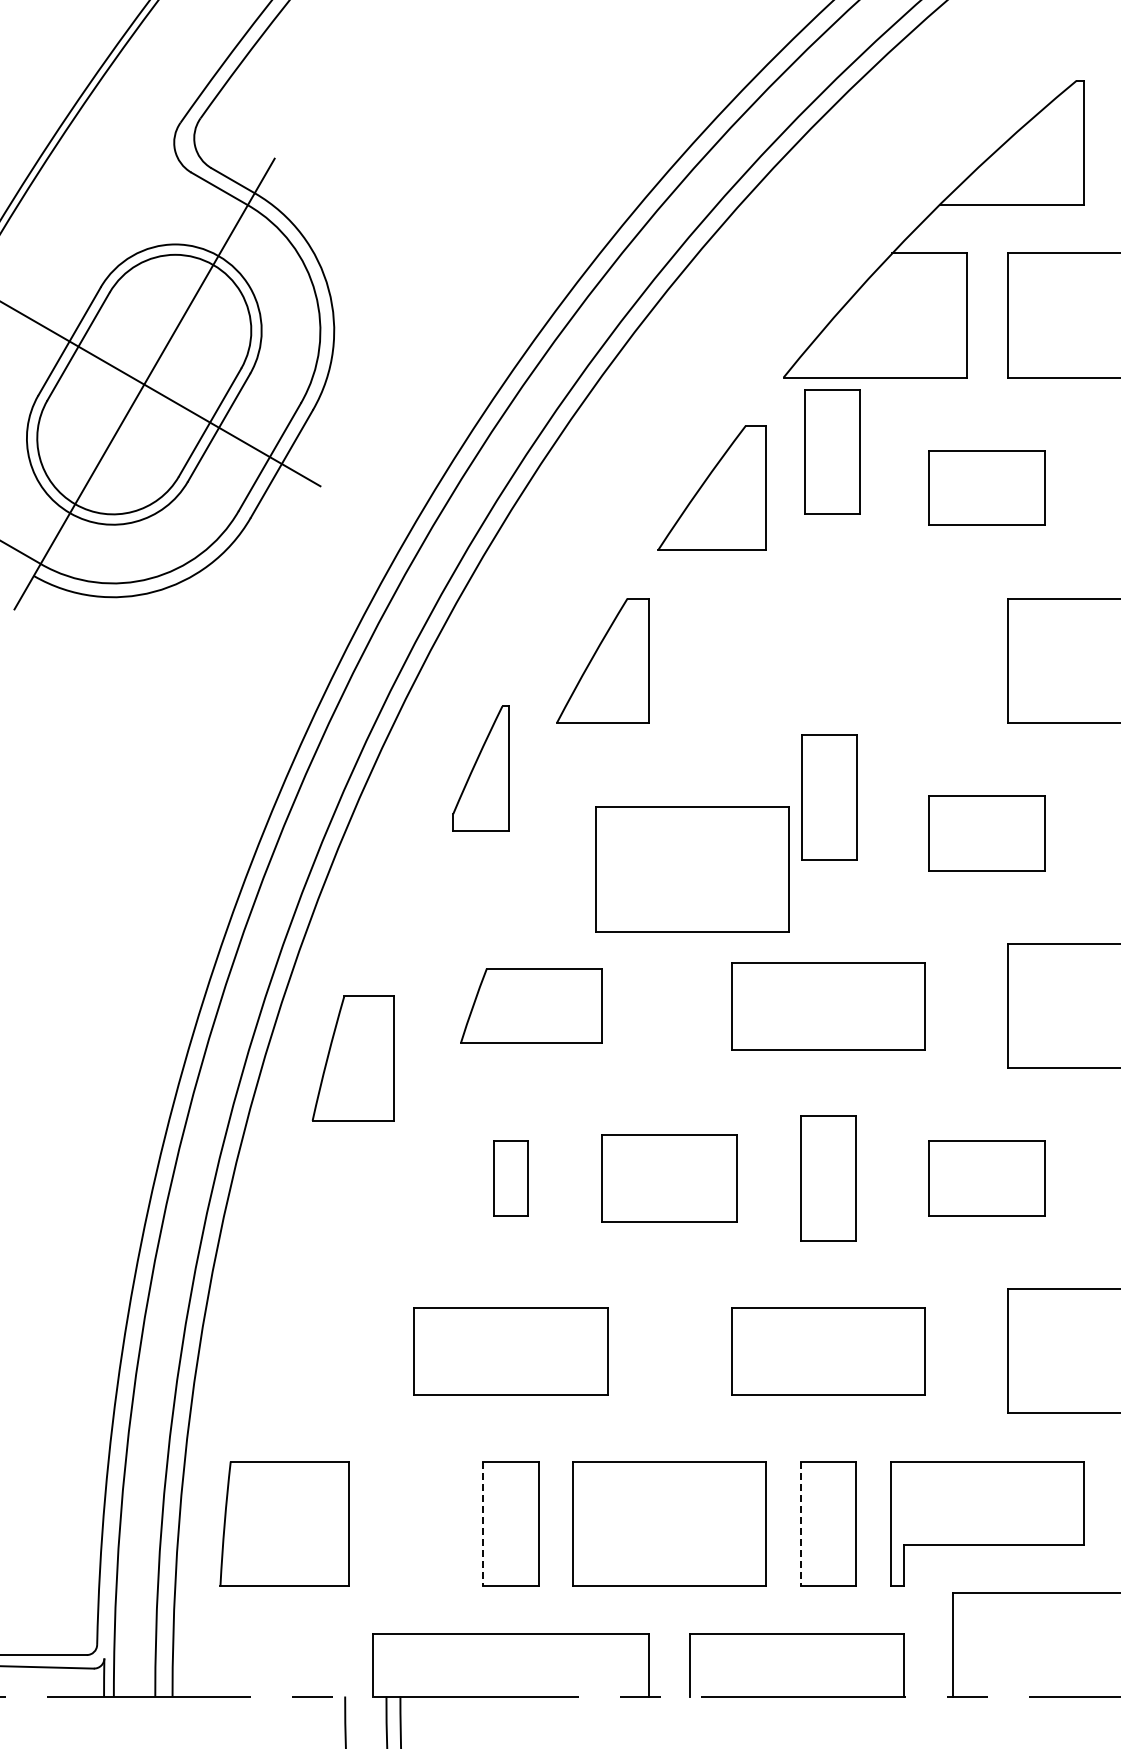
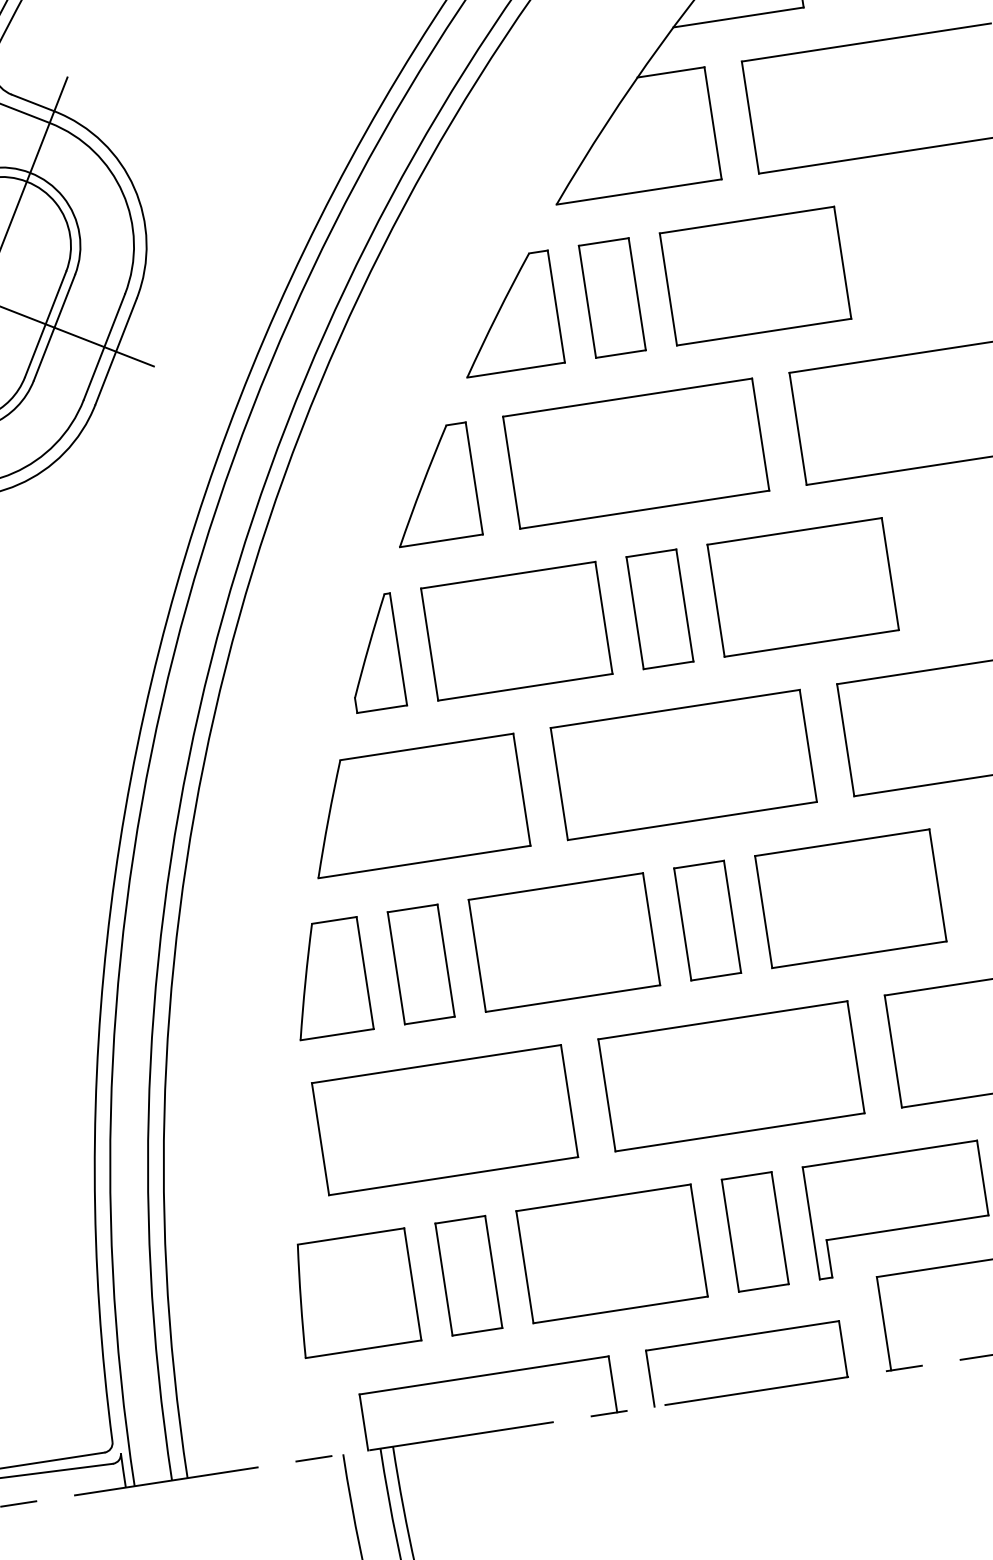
part: (832, 451) -> (612, 297), moved
part: (987, 487) -> (755, 275), size x1.67
part: (828, 660) -> (636, 453), added
part: (480, 768) -> (373, 653), moved
part: (829, 797) -> (660, 609), moved
part: (987, 833) -> (803, 587), size x1.67
part: (692, 869) -> (516, 631), moved
part: (531, 1005) -> (415, 805), size x1.67
part: (828, 1005) -> (683, 764), size x1.43
part: (352, 1058) -> (327, 978), moved
part: (510, 1178) -> (420, 964), size x1.67
part: (669, 1178) -> (564, 942), size x1.43
part: (987, 1178) -> (850, 898), size x1.67
part: (510, 1350) -> (444, 1119), size x1.43
part: (828, 1350) -> (731, 1075), size x1.43
part: (284, 1523) -> (354, 1292), moved
line: (483, 1524) -> (444, 1280), dashed -> solid
line: (800, 1524) -> (730, 1236), dashed -> solid

